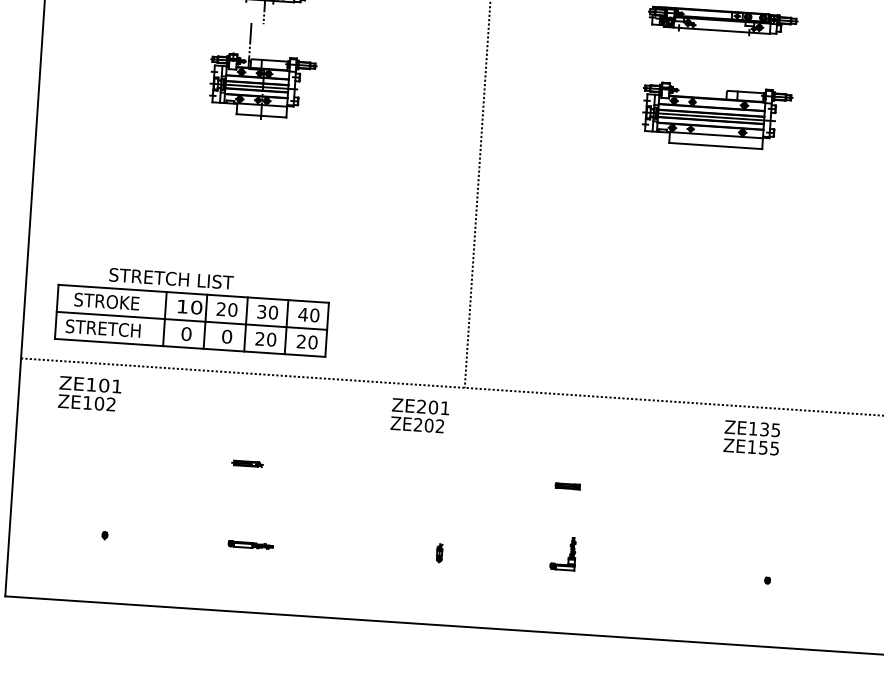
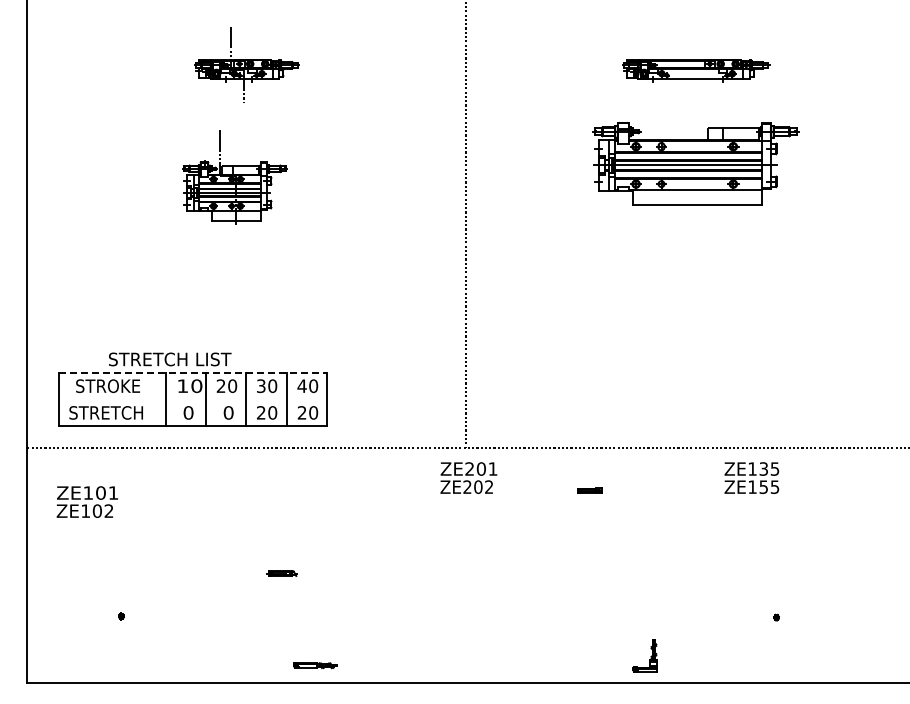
part: (262, 71) -> (234, 177), moved
part: (717, 115) -> (696, 163), size x1.4
line: (194, 293) -> (193, 372), solid -> dashed
line: (191, 320) -> (192, 399), removed
text: (89, 393) -> (86, 501), moved
text: (419, 415) -> (468, 477), moved
part: (246, 463) -> (281, 573), moved
part: (567, 485) -> (589, 490), moved
part: (250, 545) -> (315, 665), moved
part: (439, 552) -> (451, 611), removed
part: (569, 554) -> (650, 656), moved

